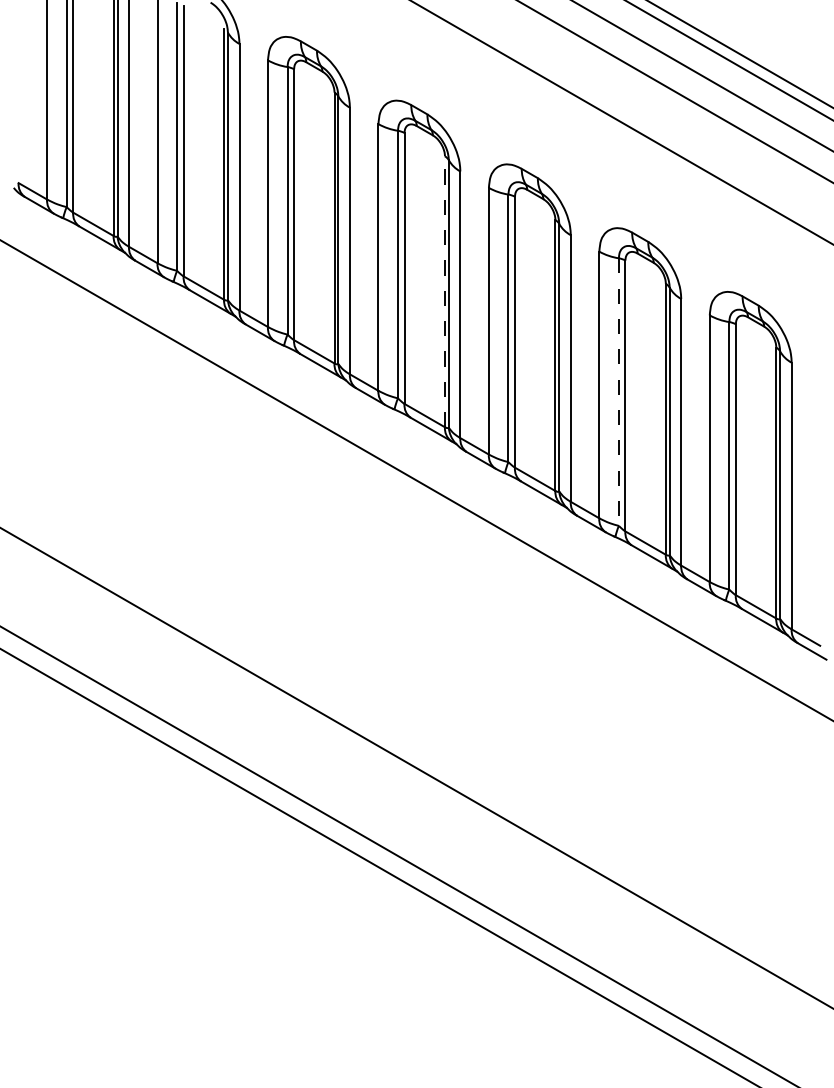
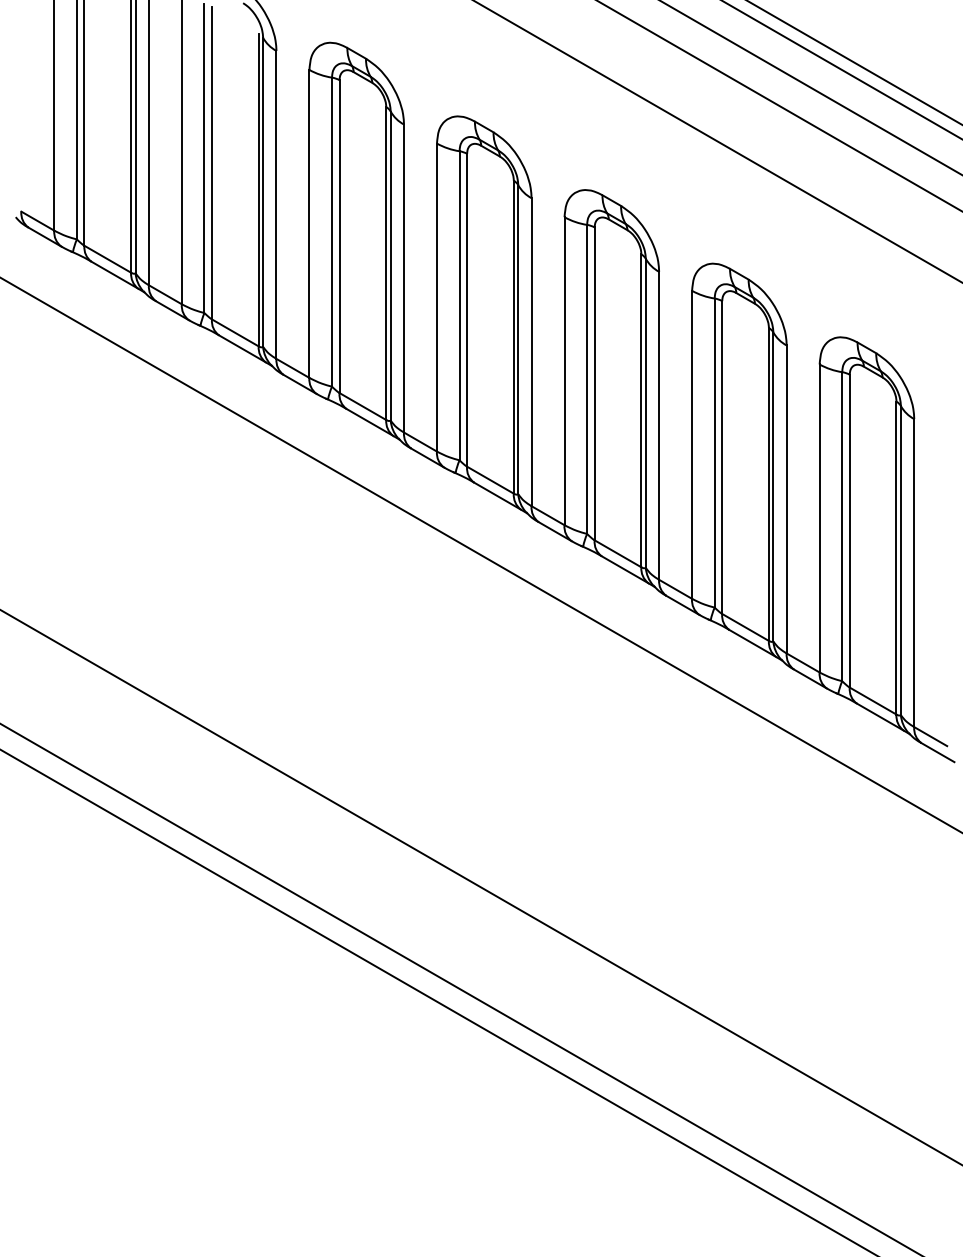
line: (444, 291) -> (513, 336), dashed -> solid
line: (618, 392) -> (714, 453), dashed -> solid

